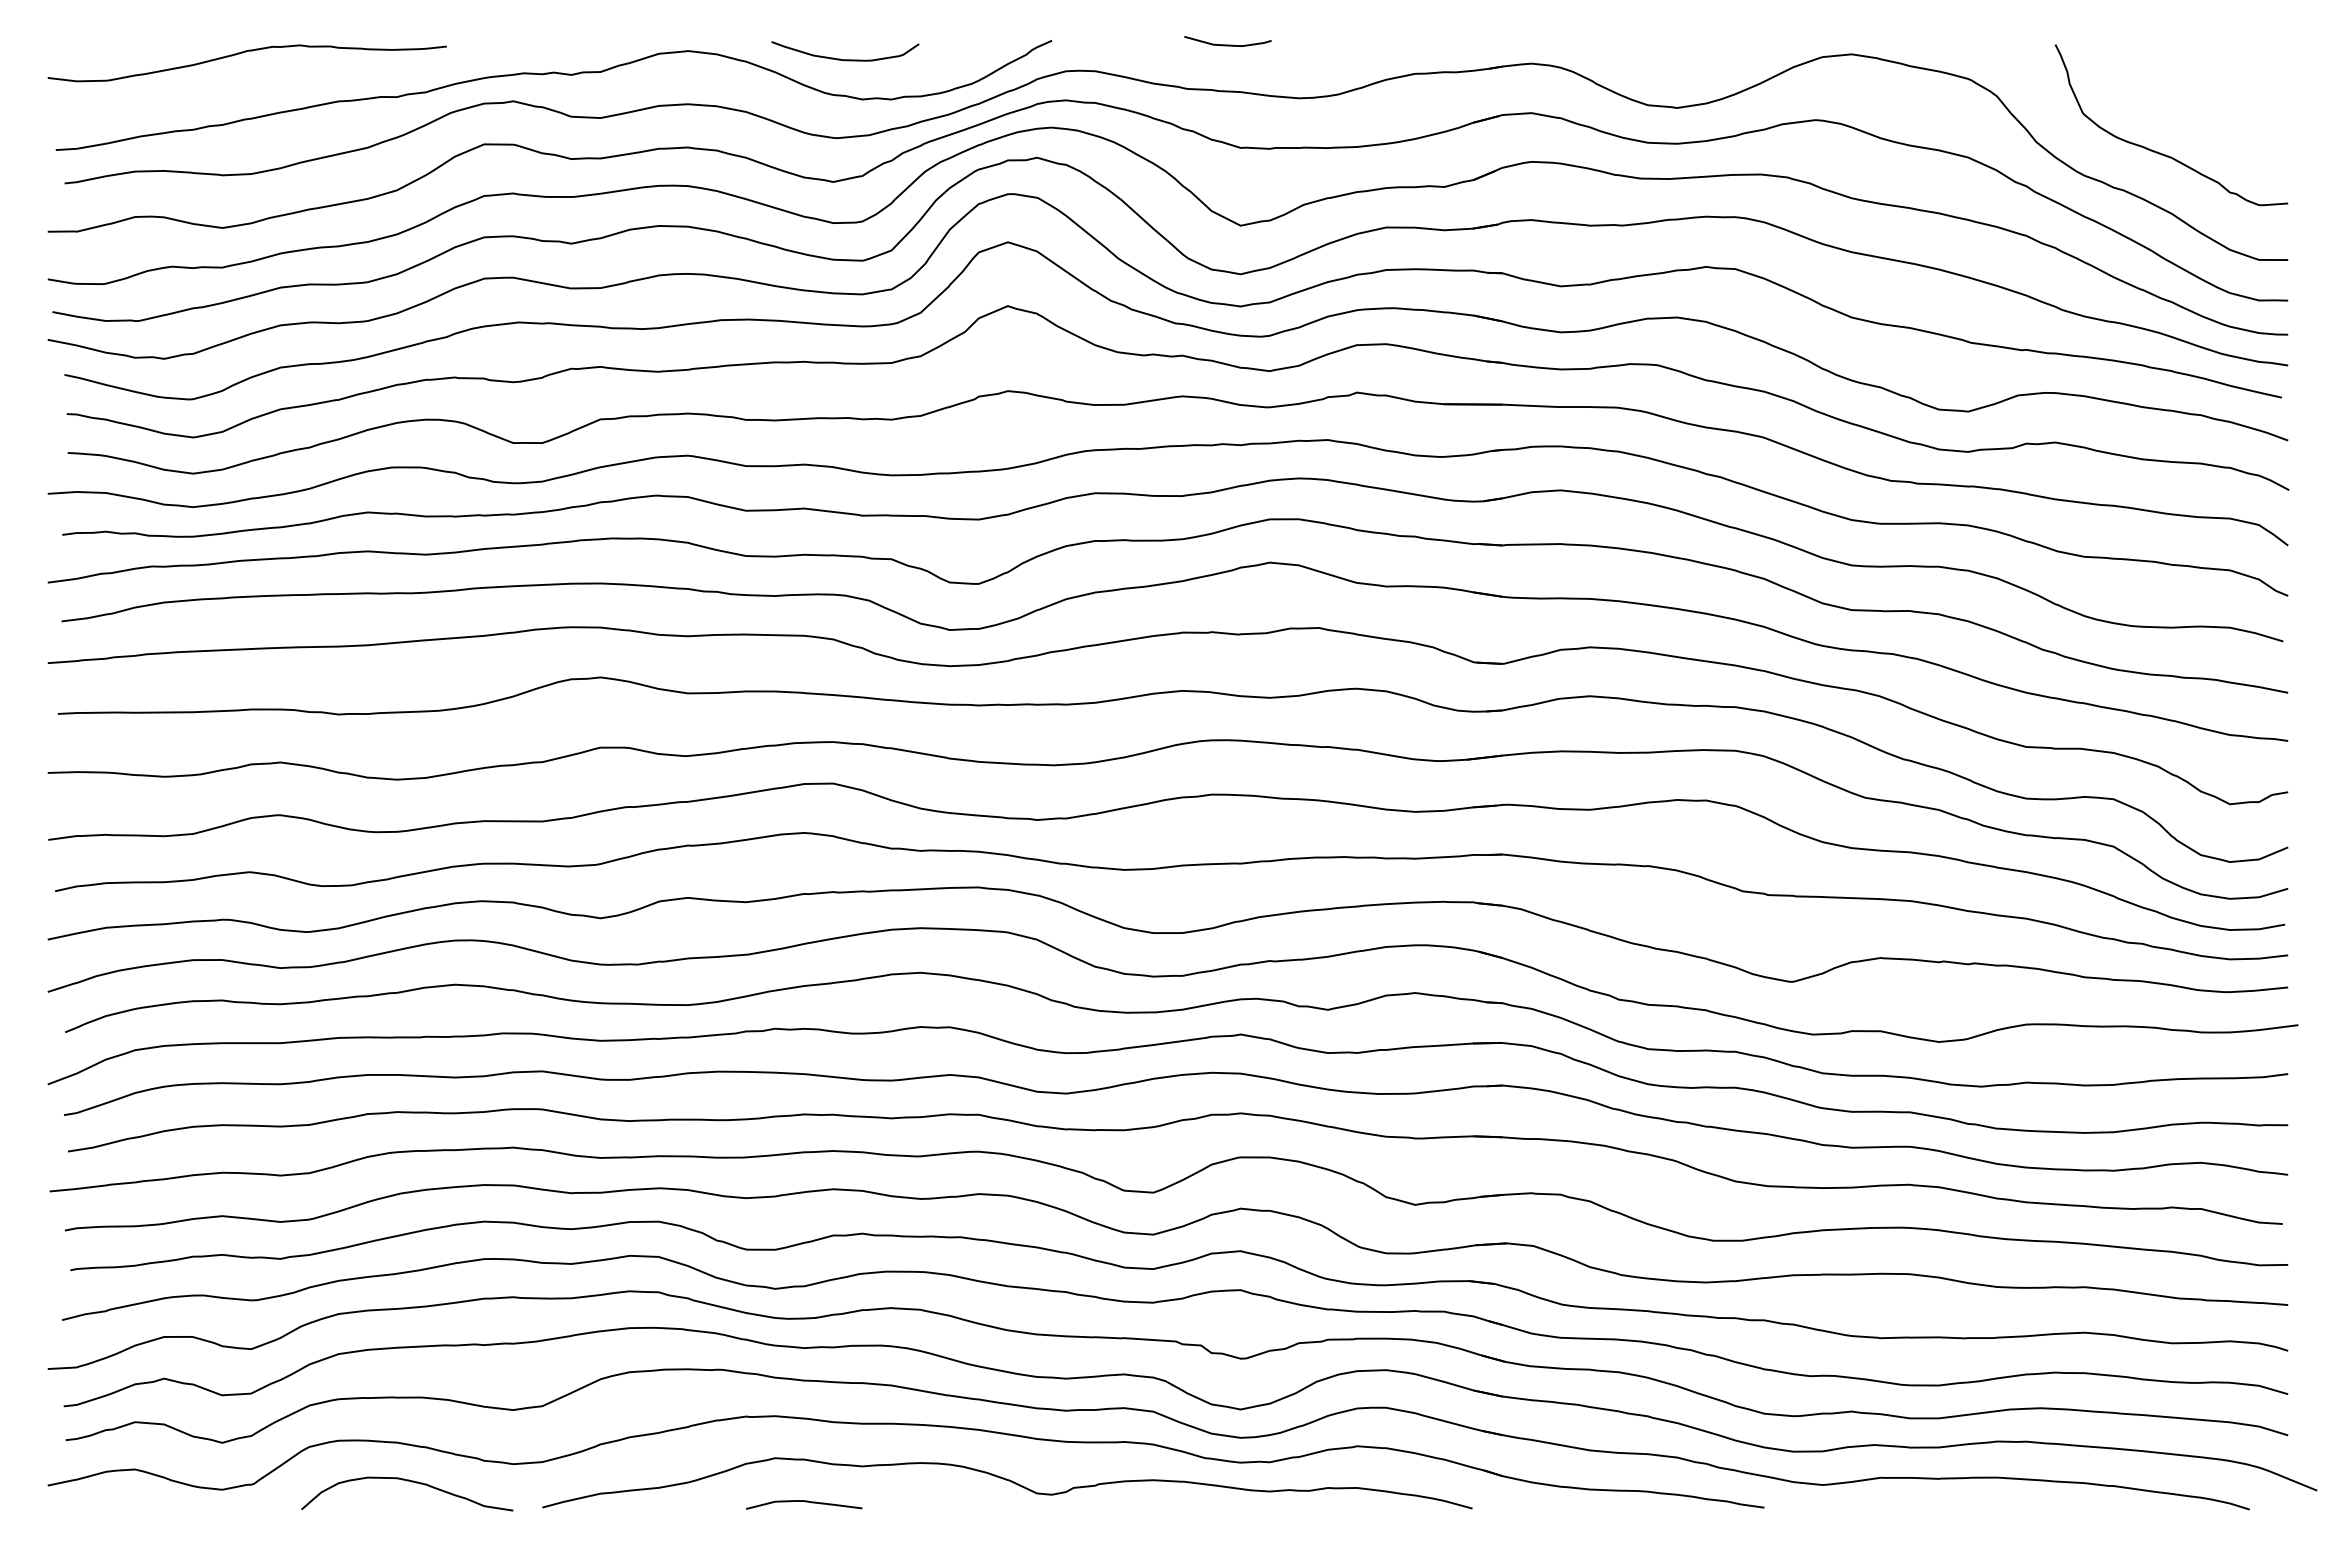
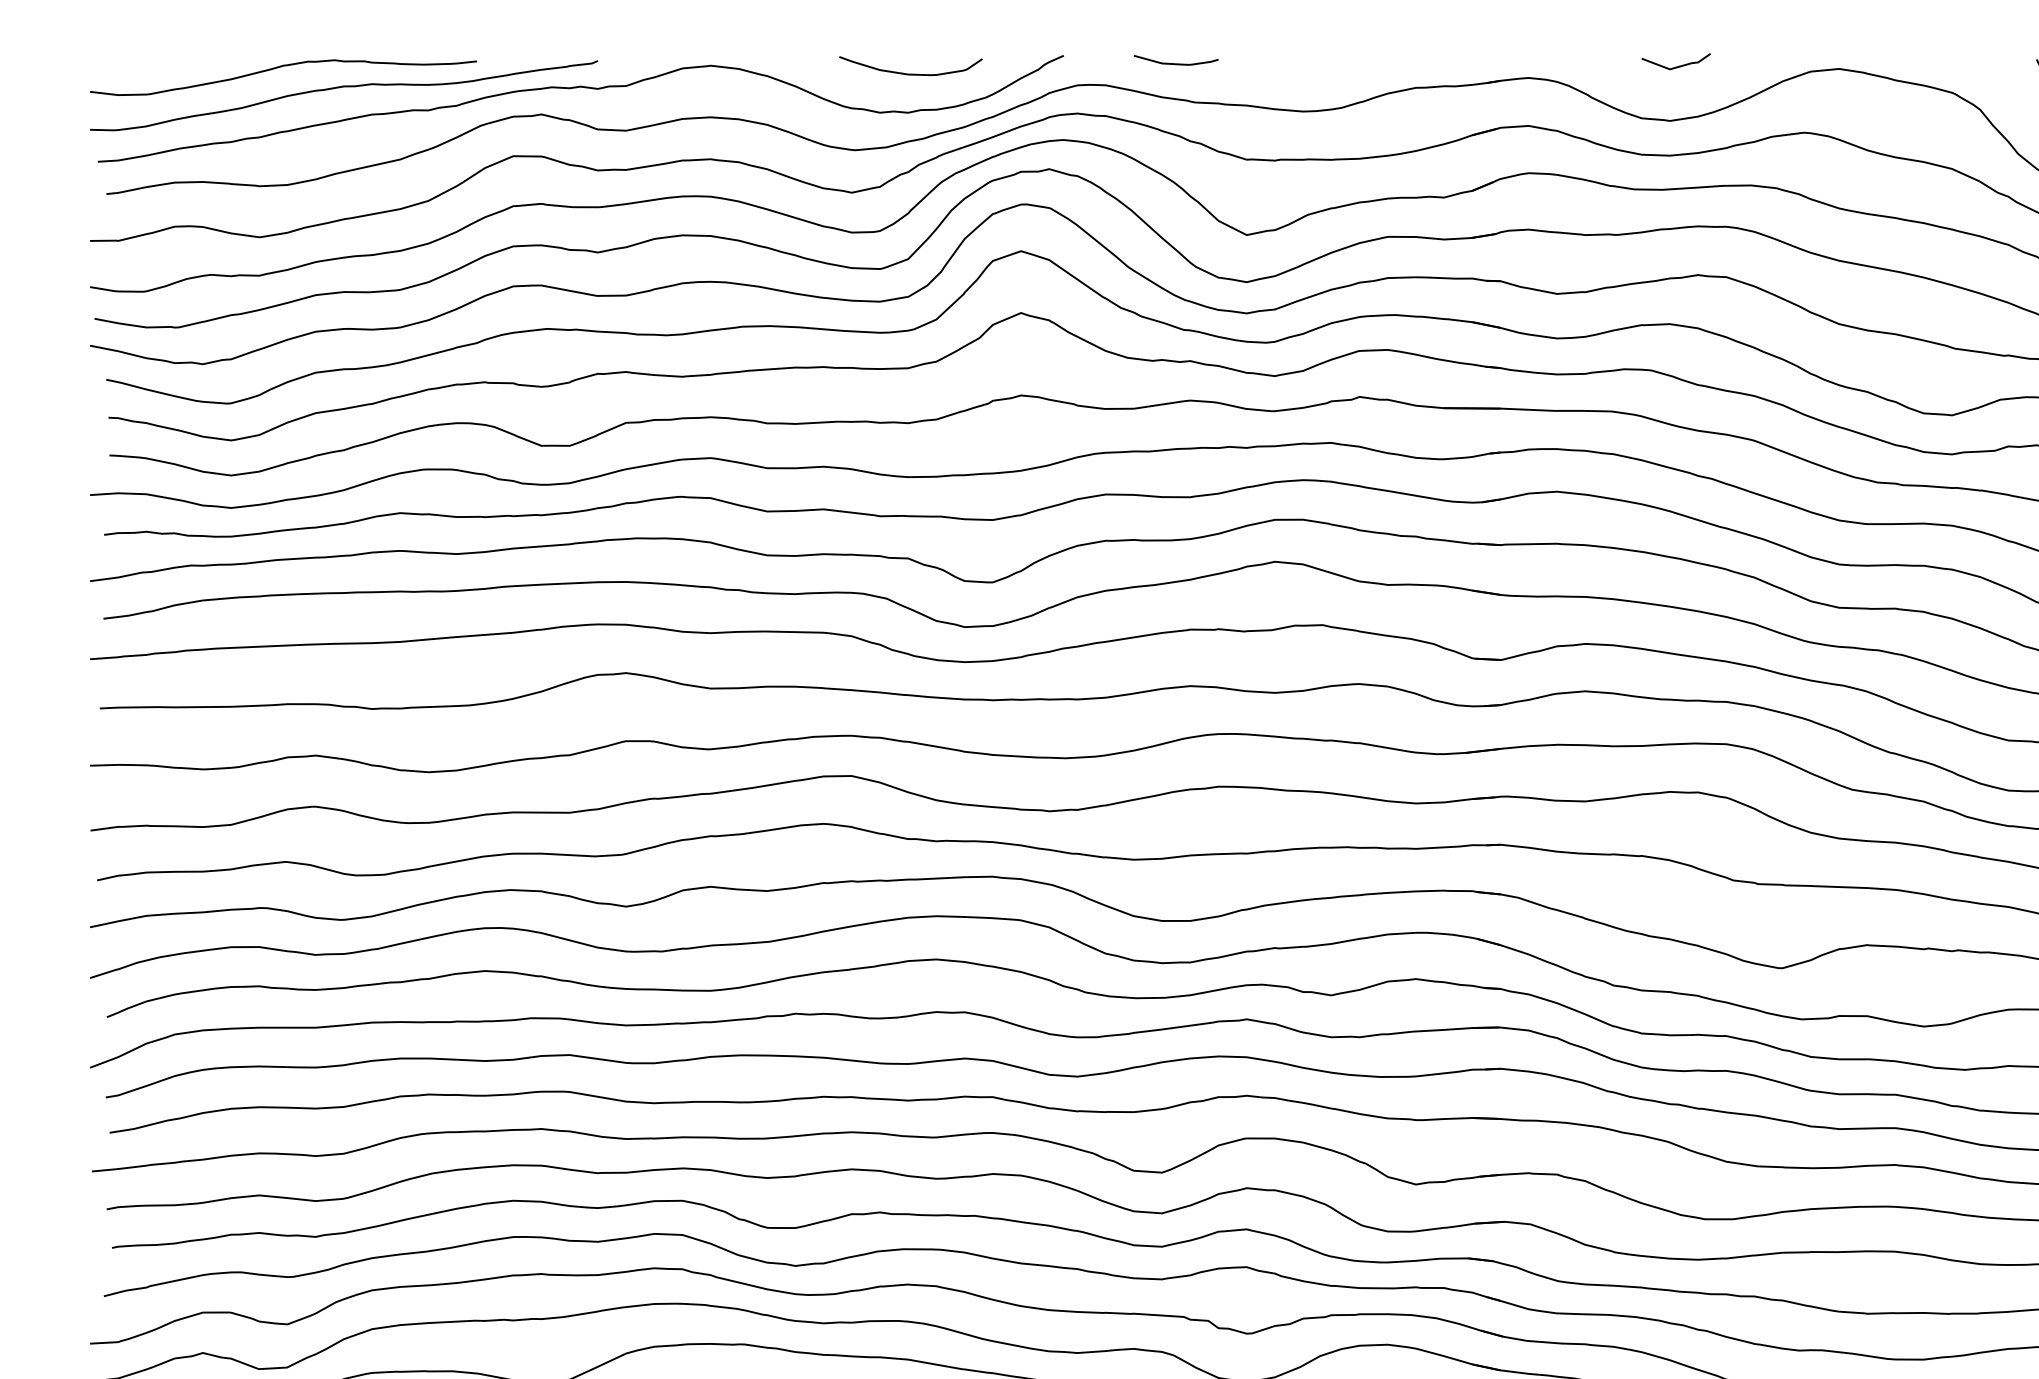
curve: (1227, 44) -> (1175, 63), moved
line: (1684, 51) -> (1677, 66), added
curve: (845, 59) -> (911, 73), moved
curve: (309, 73) -> (343, 87), added

